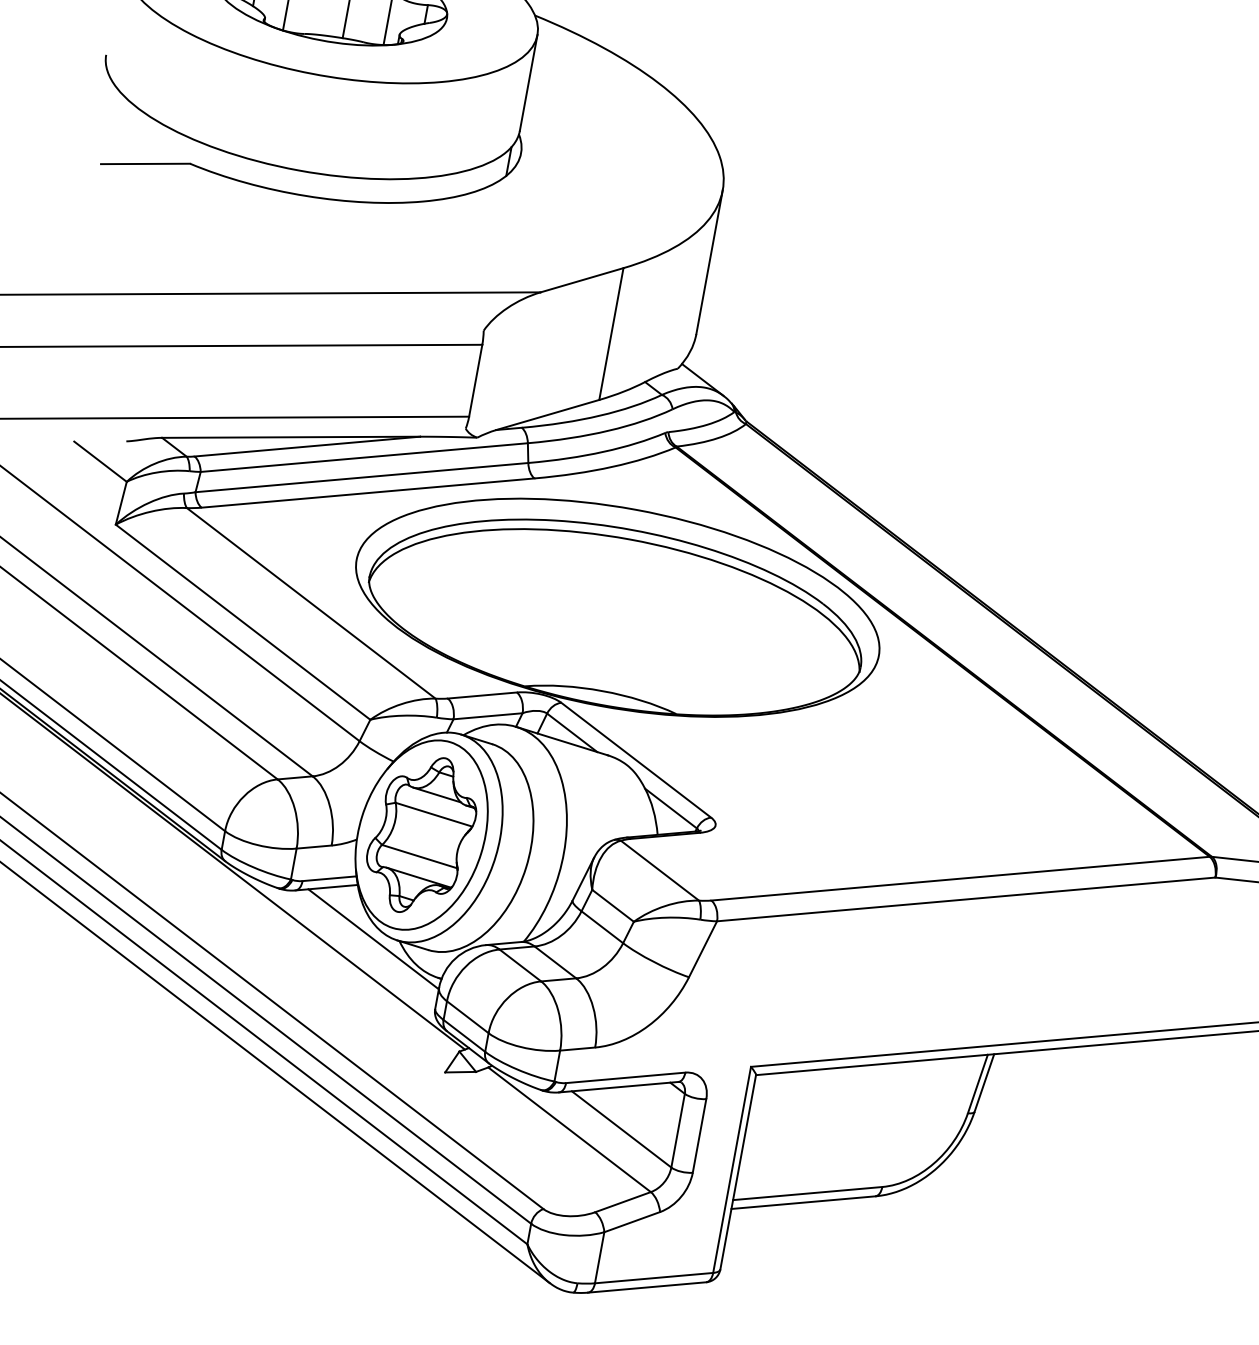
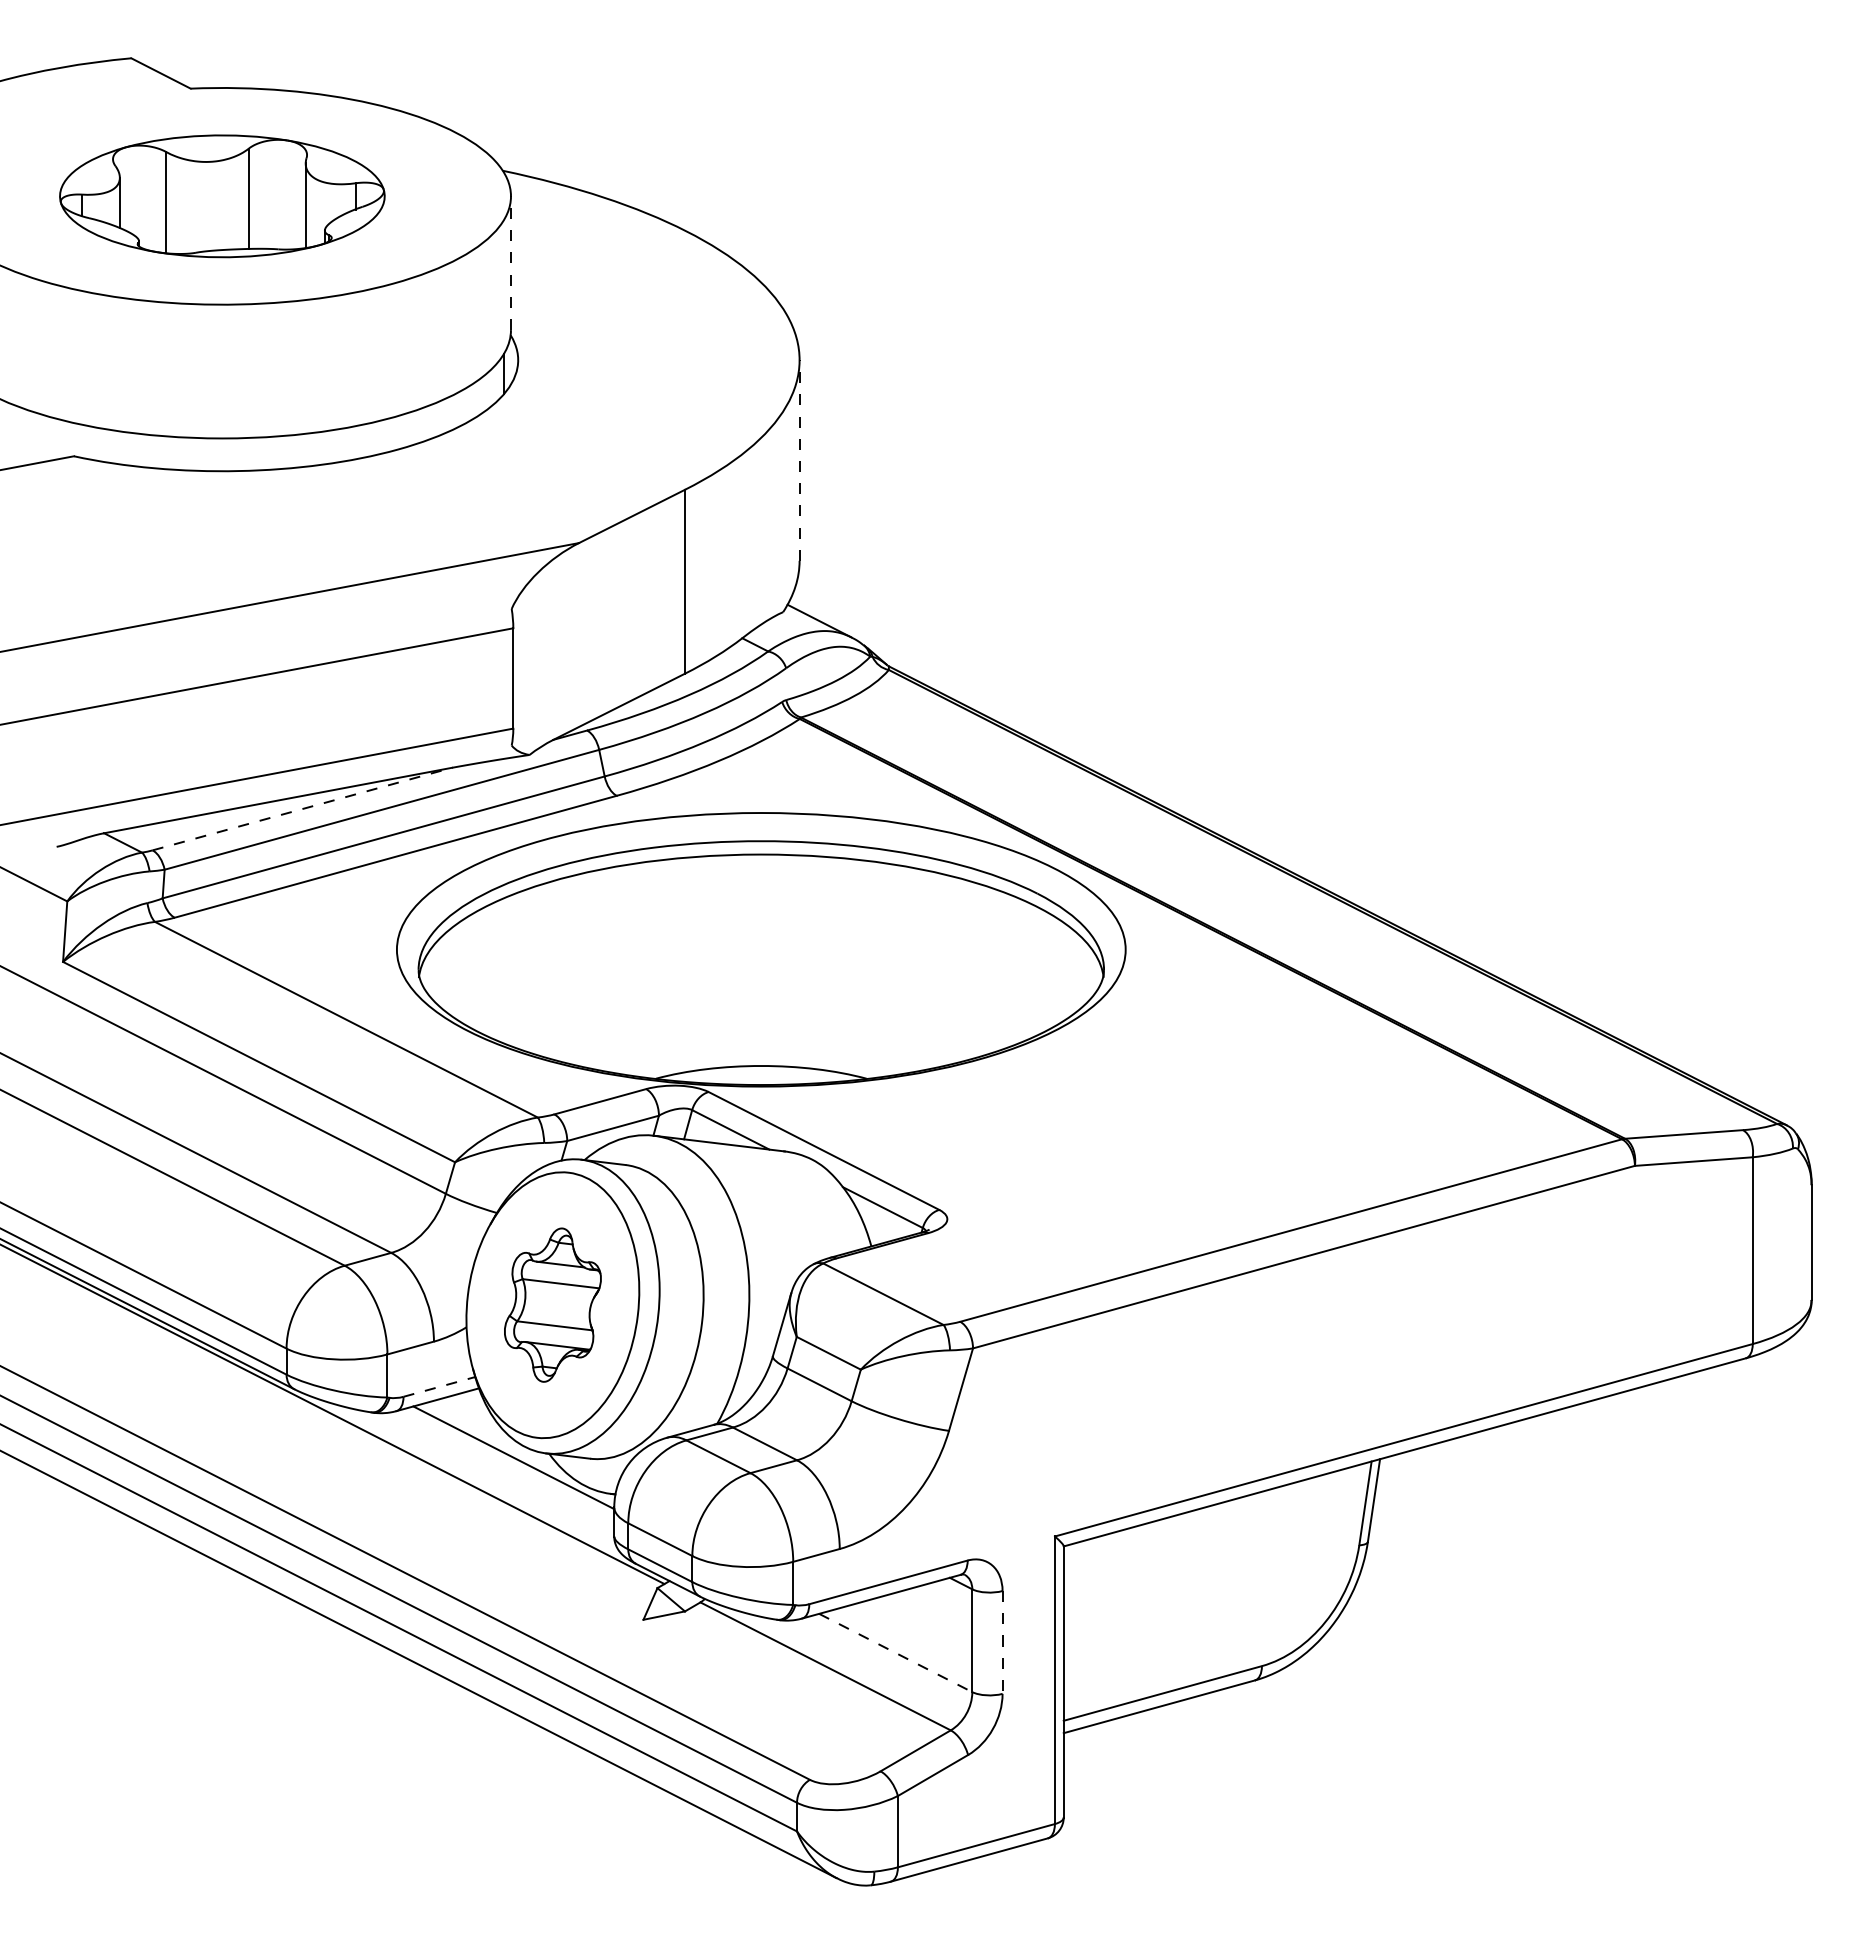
line: (528, 83) -> (510, 263), solid -> dashed
line: (709, 262) -> (799, 460), solid -> dashed
line: (307, 446) -> (302, 808), solid -> dashed
part: (421, 834) -> (552, 1304), size x0.7
line: (329, 878) -> (439, 1386), solid -> dashed
line: (621, 1129) -> (895, 1652), solid -> dashed
line: (699, 1135) -> (1002, 1642), solid -> dashed

